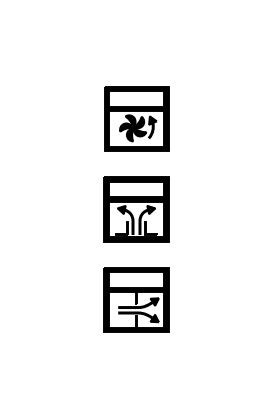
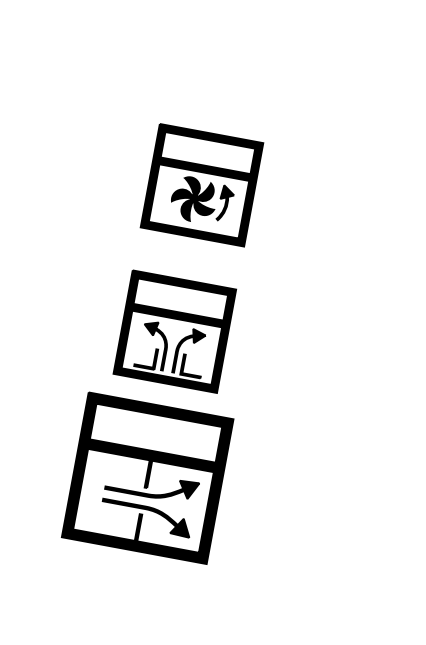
part: (136, 299) -> (147, 477), size x1.4

